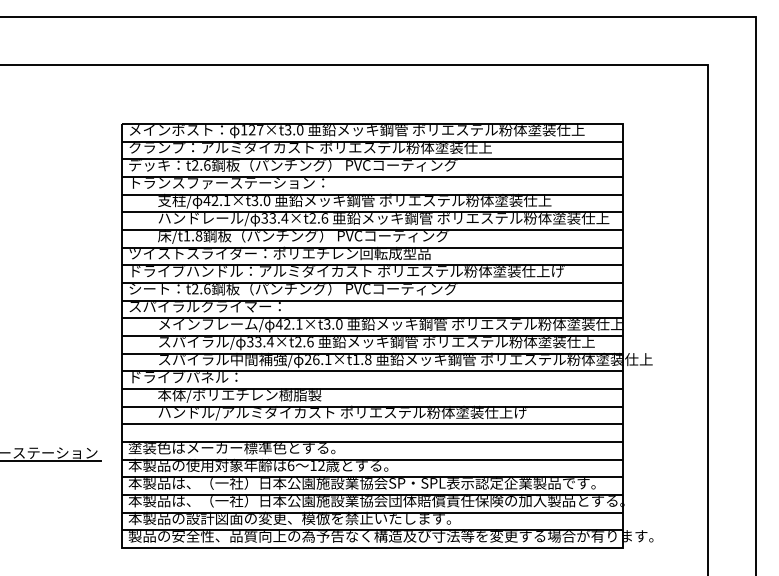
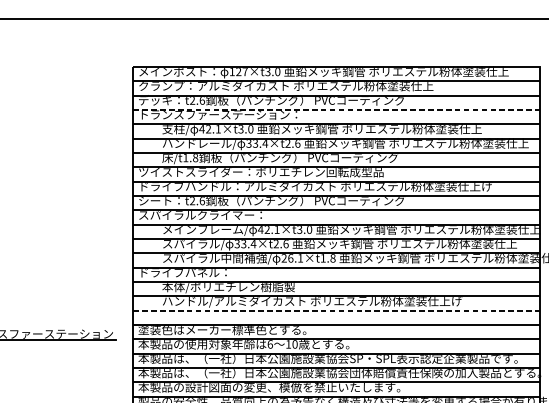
line: (372, 176) -> (336, 109), solid -> dashed
line: (372, 424) -> (336, 310), solid -> dashed
text: (321, 466) -> (295, 345), 12 -> 10

